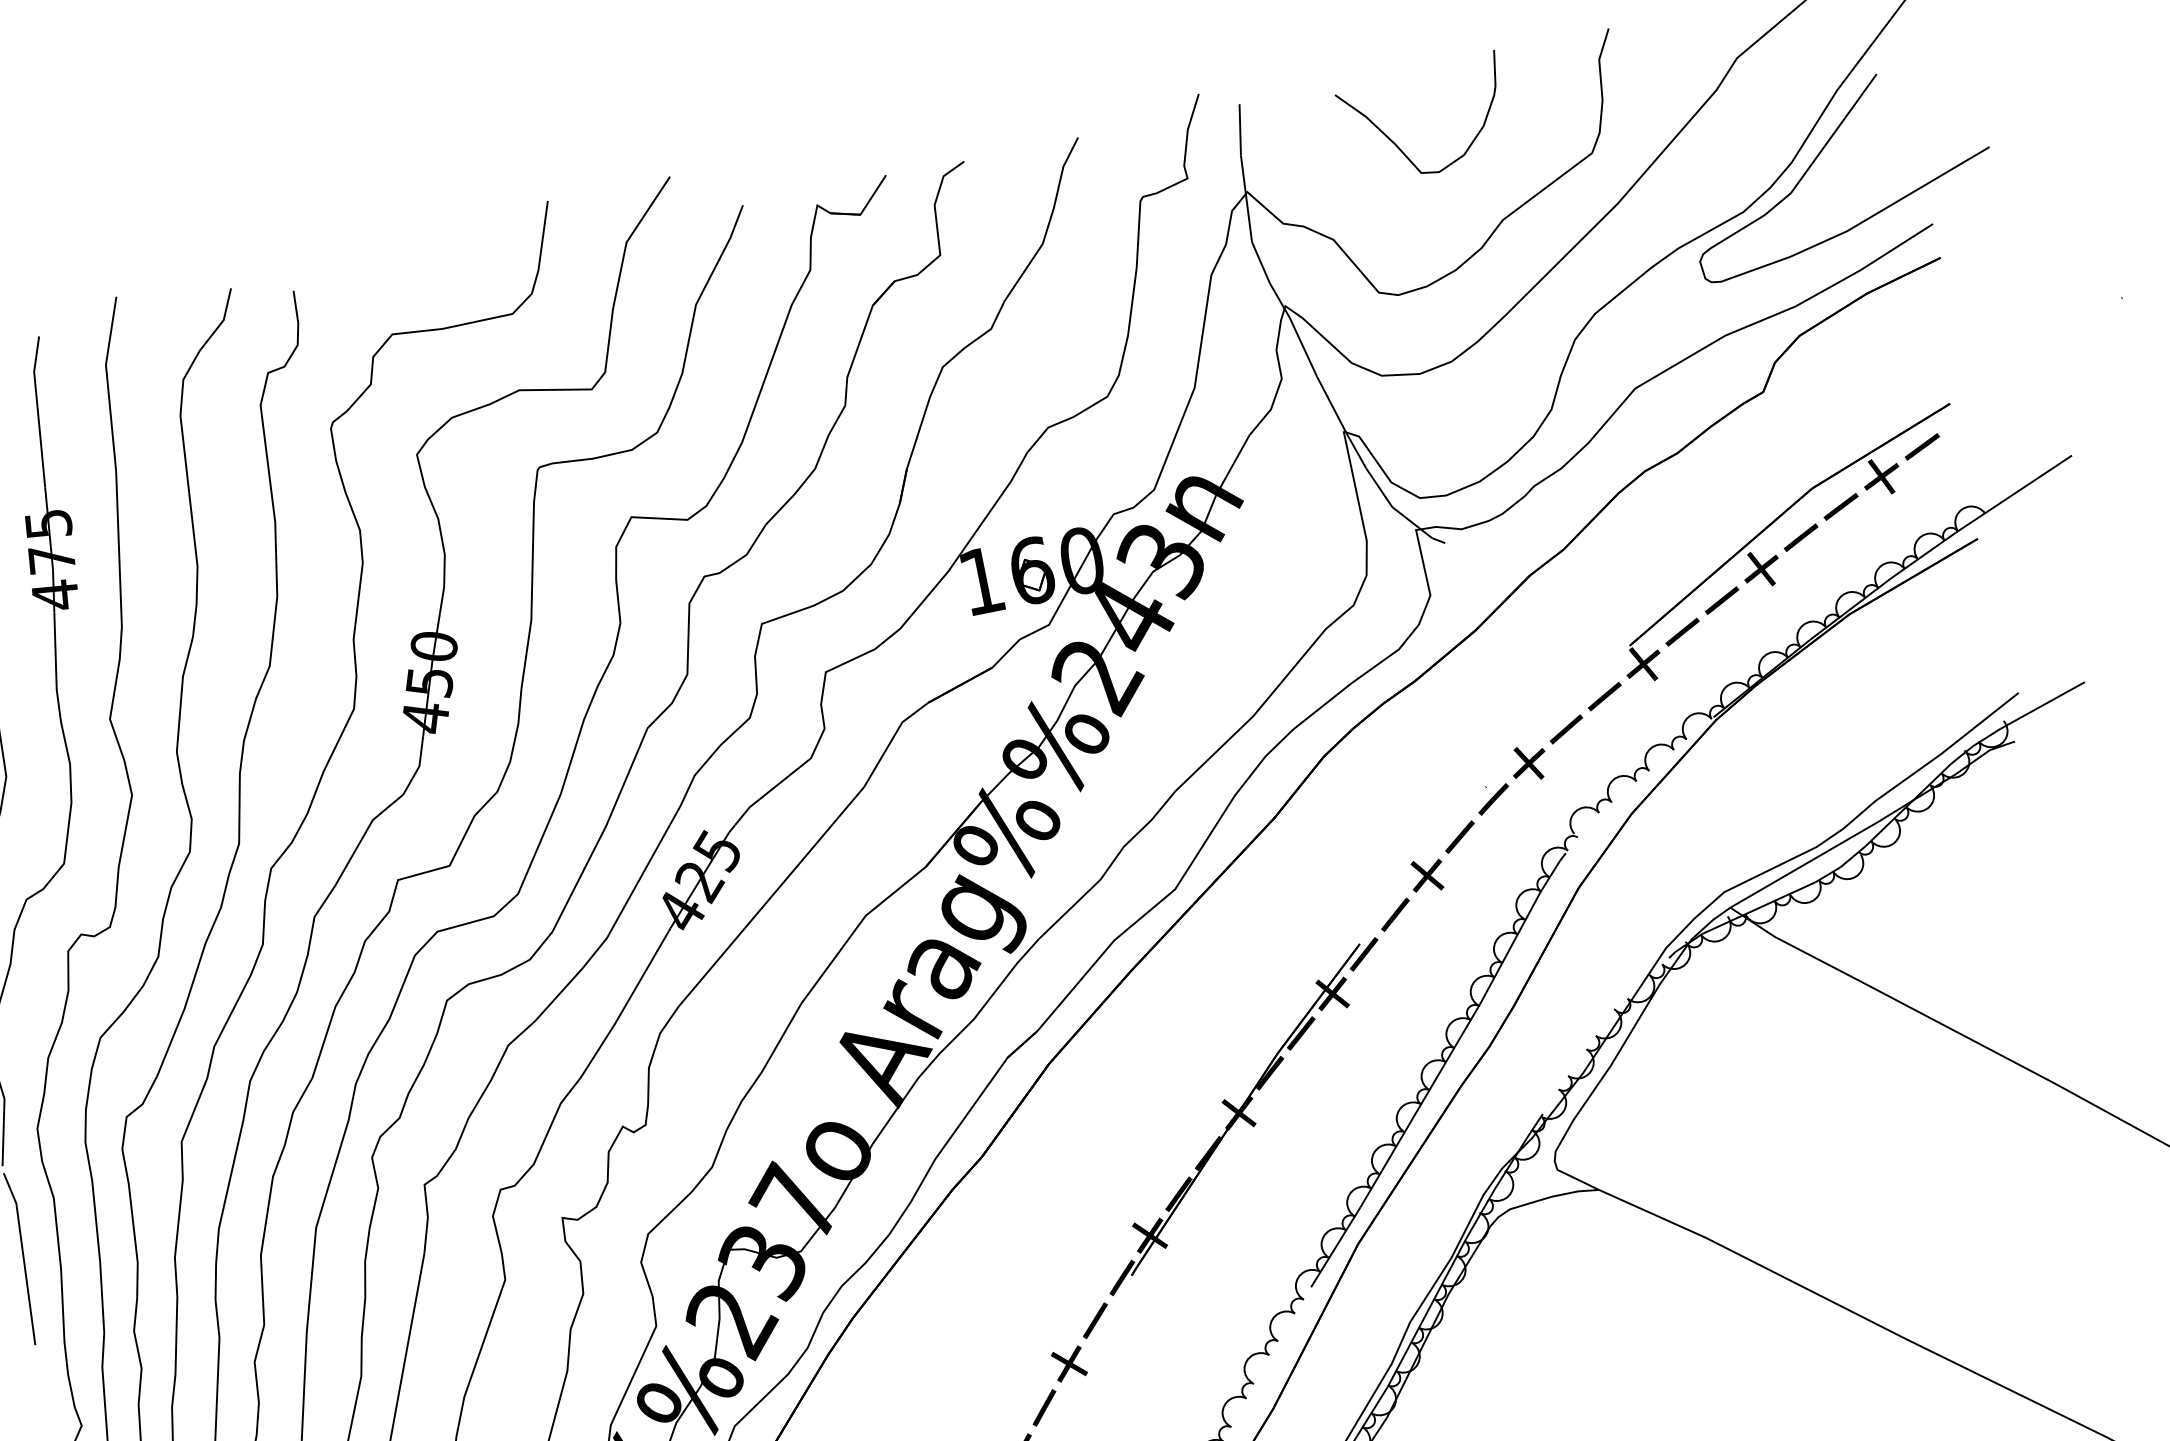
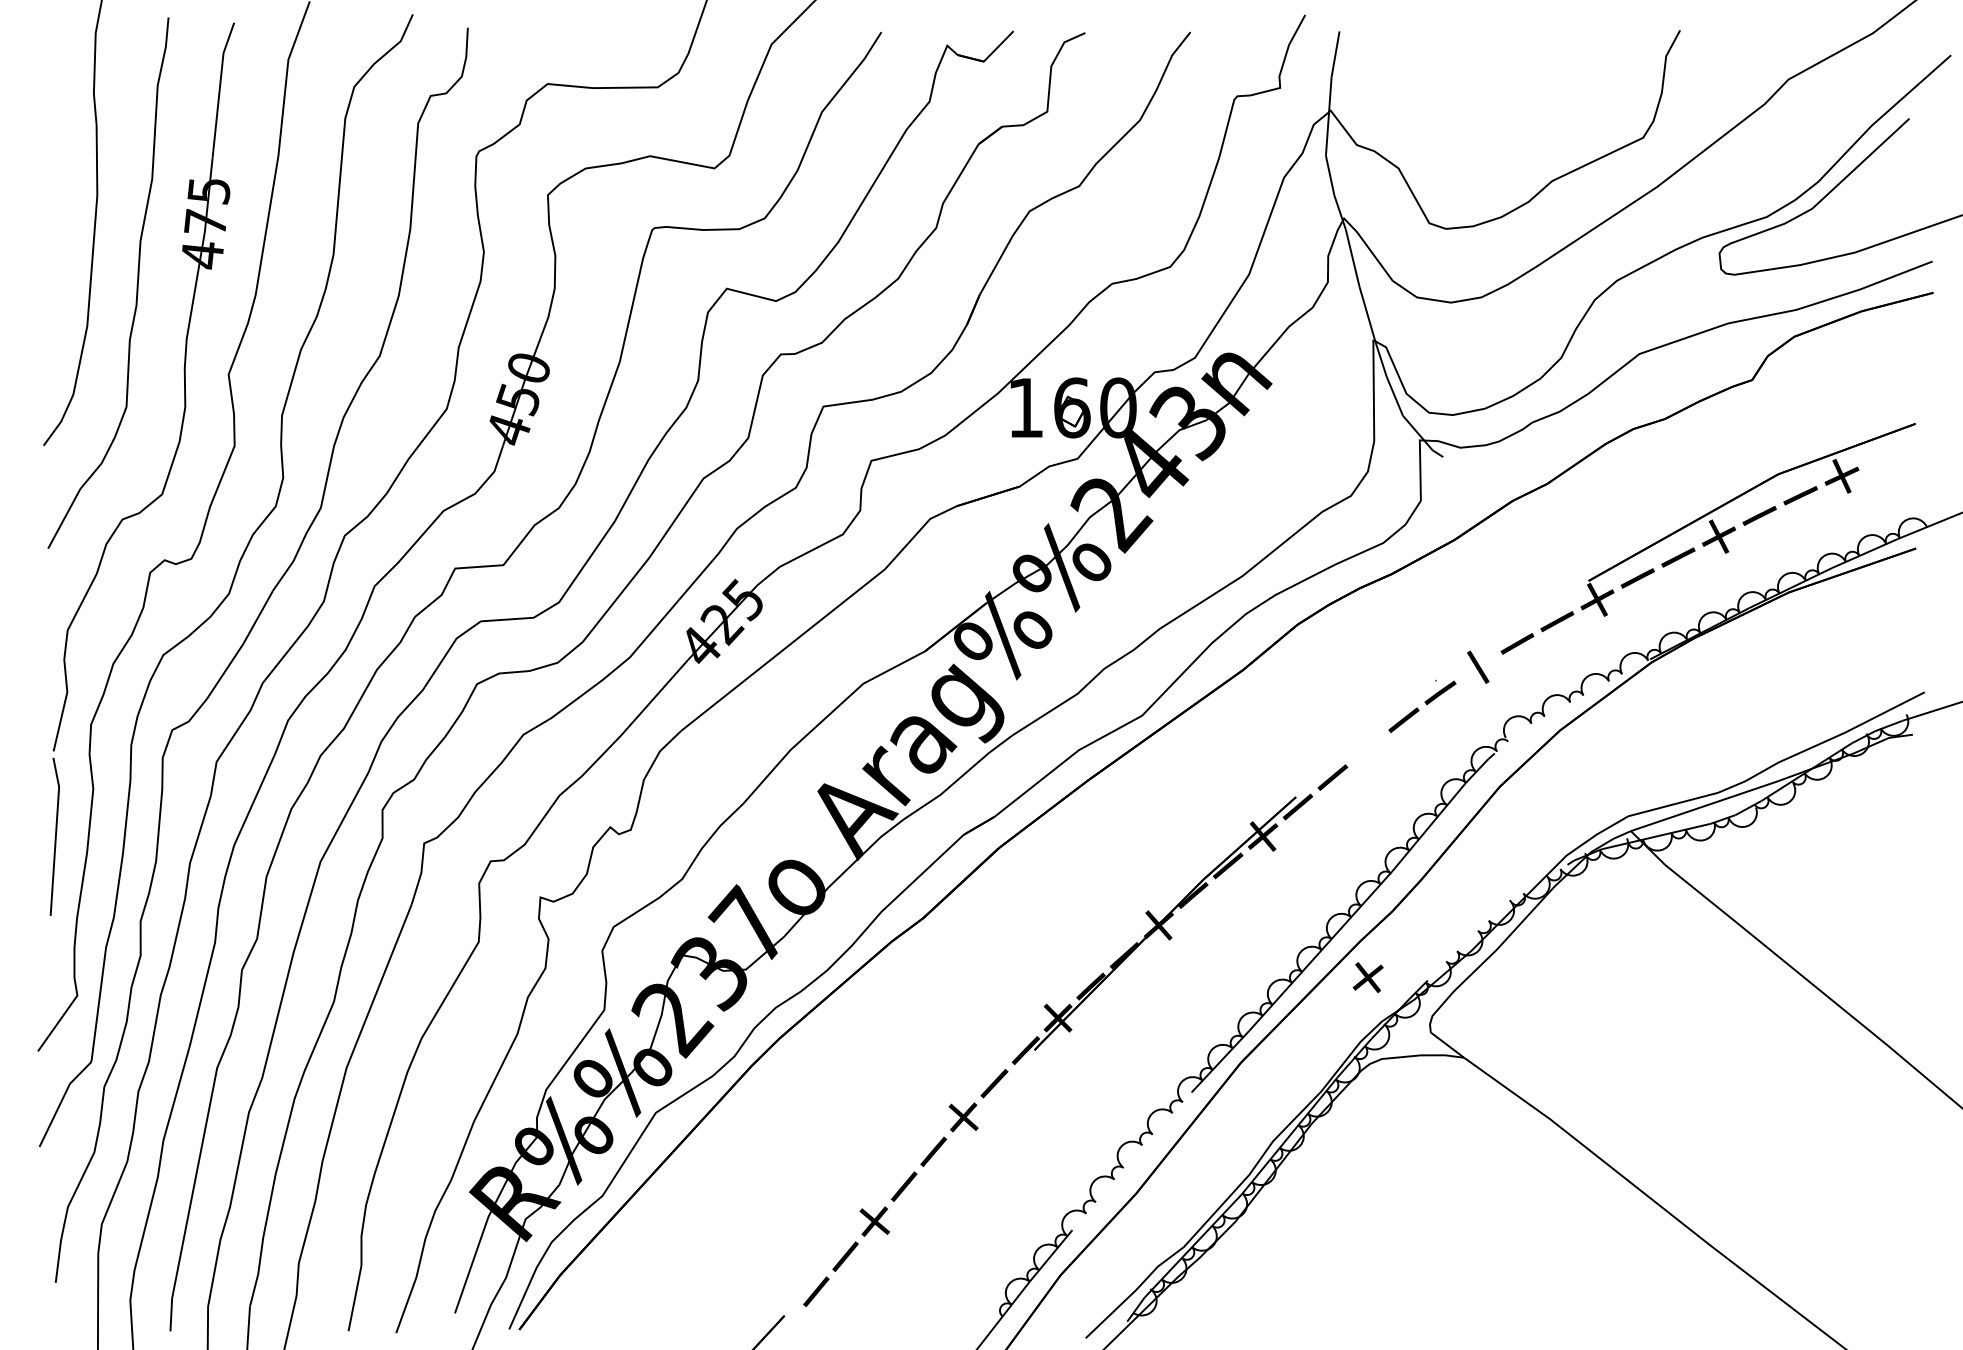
curve: (1399, 146) -> (1473, 97), removed
fill: (1922, 446) -> (1883, 456), removed
fill: (1529, 763) -> (1478, 667), removed
part: (1426, 875) -> (1367, 977), moved

